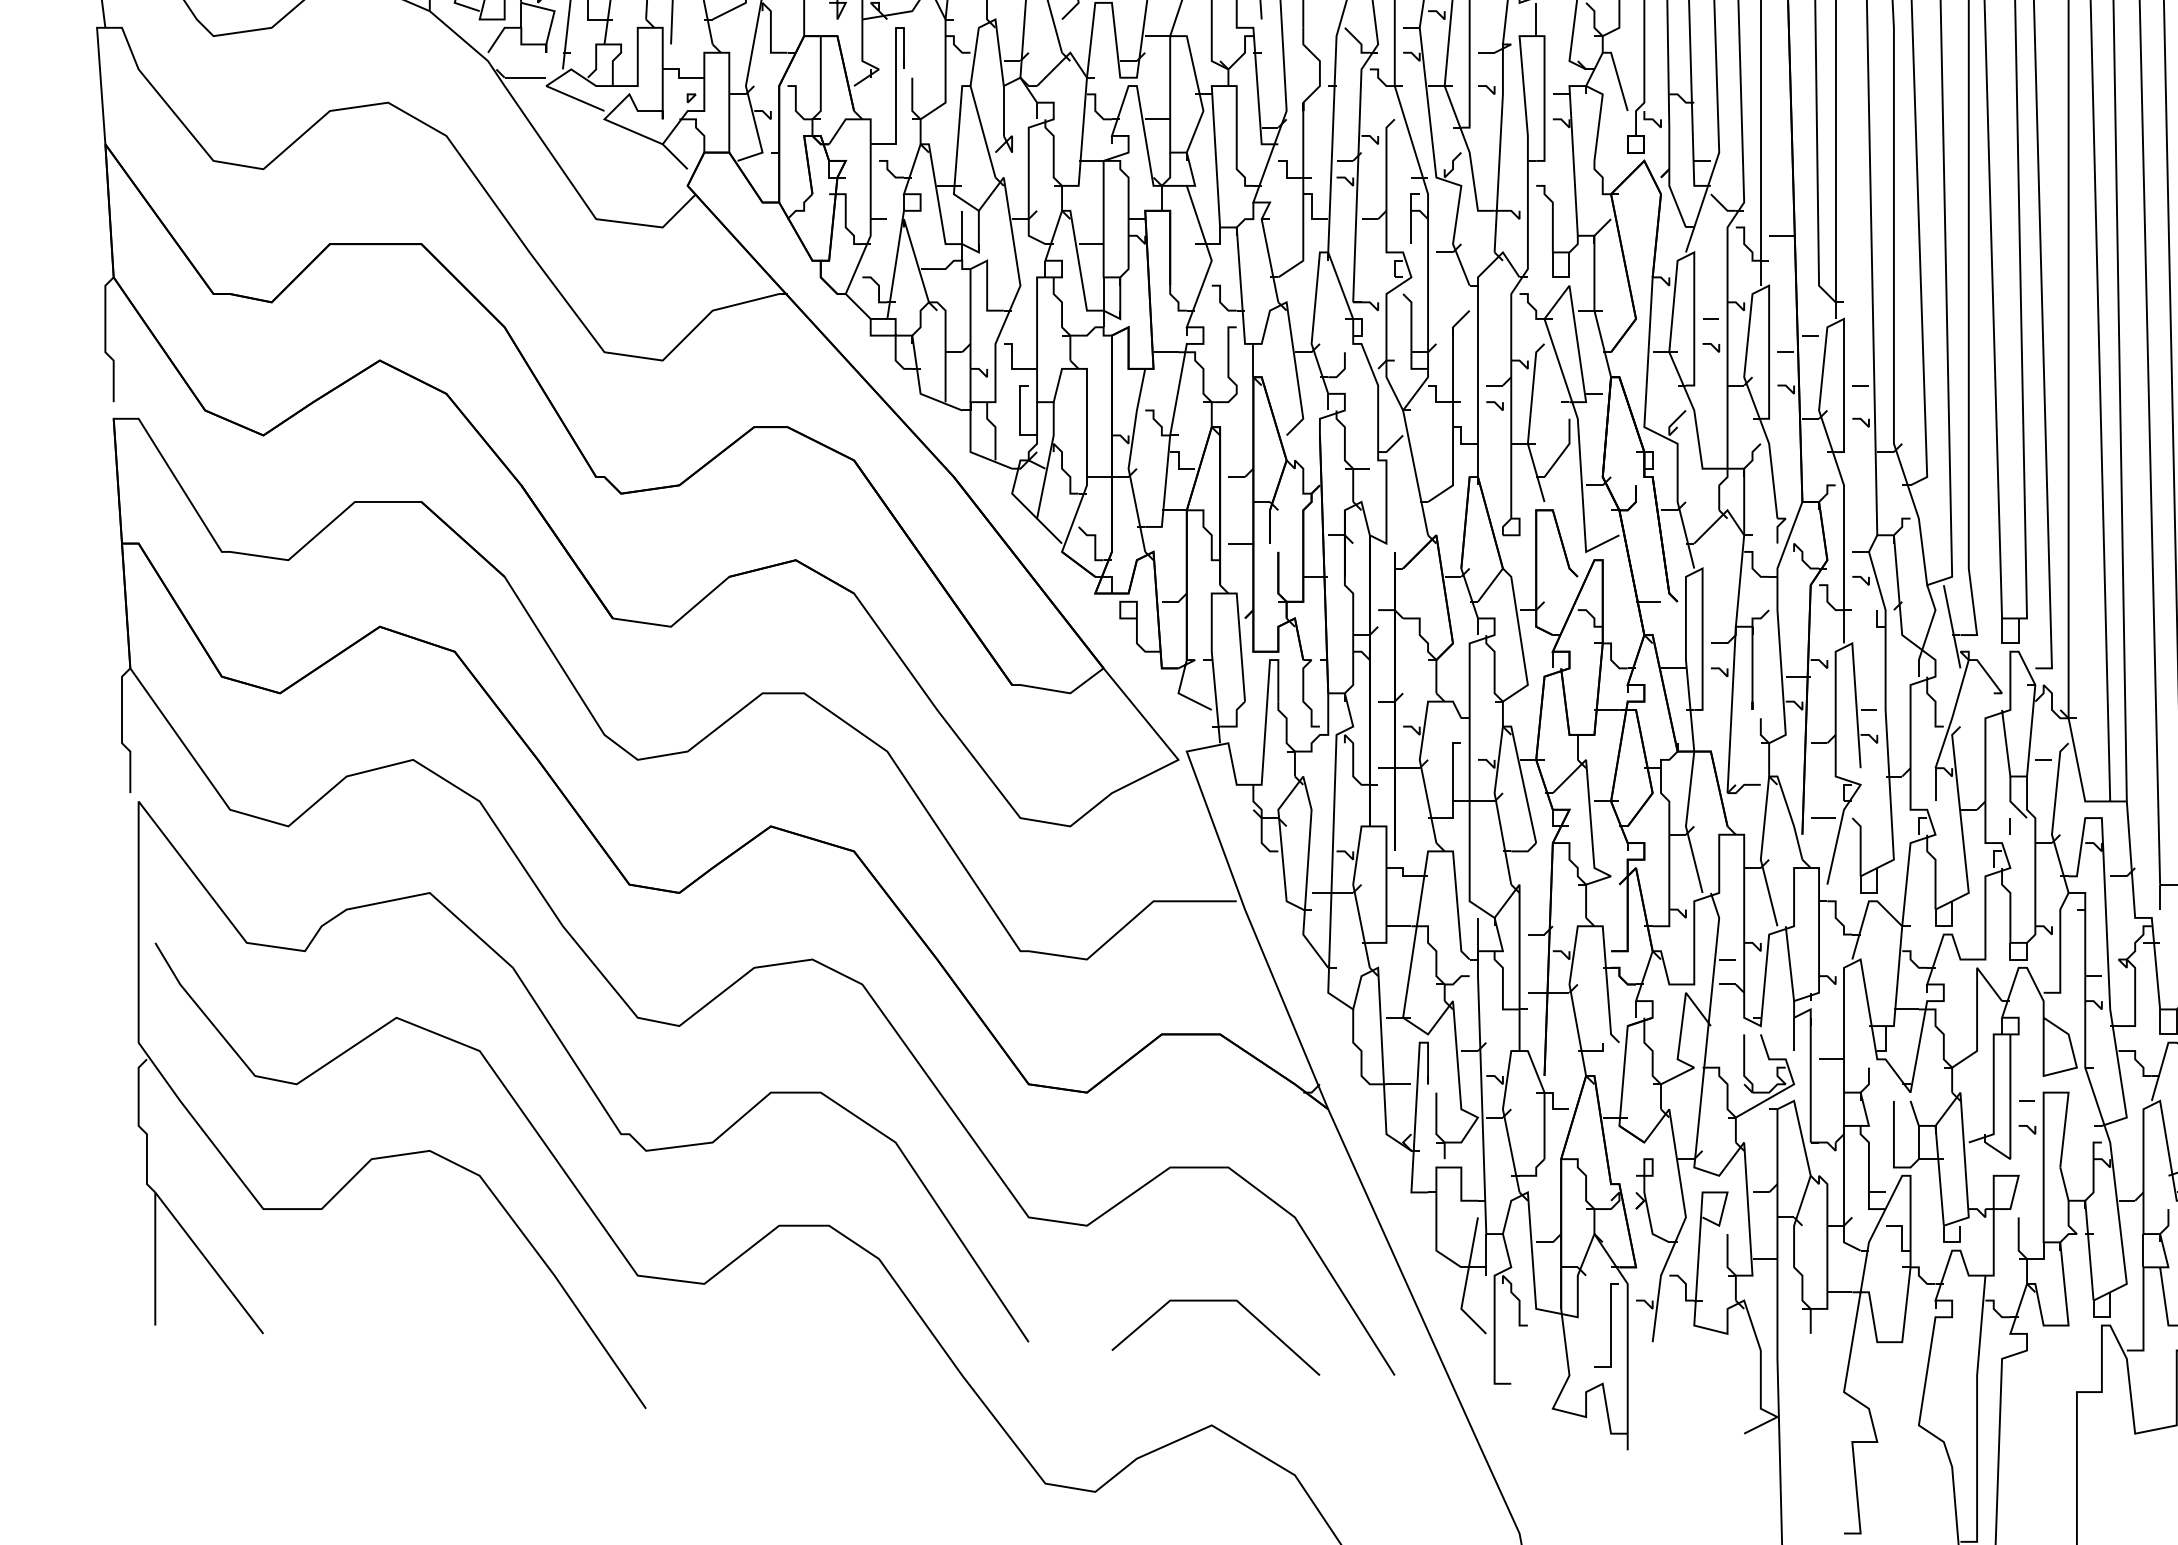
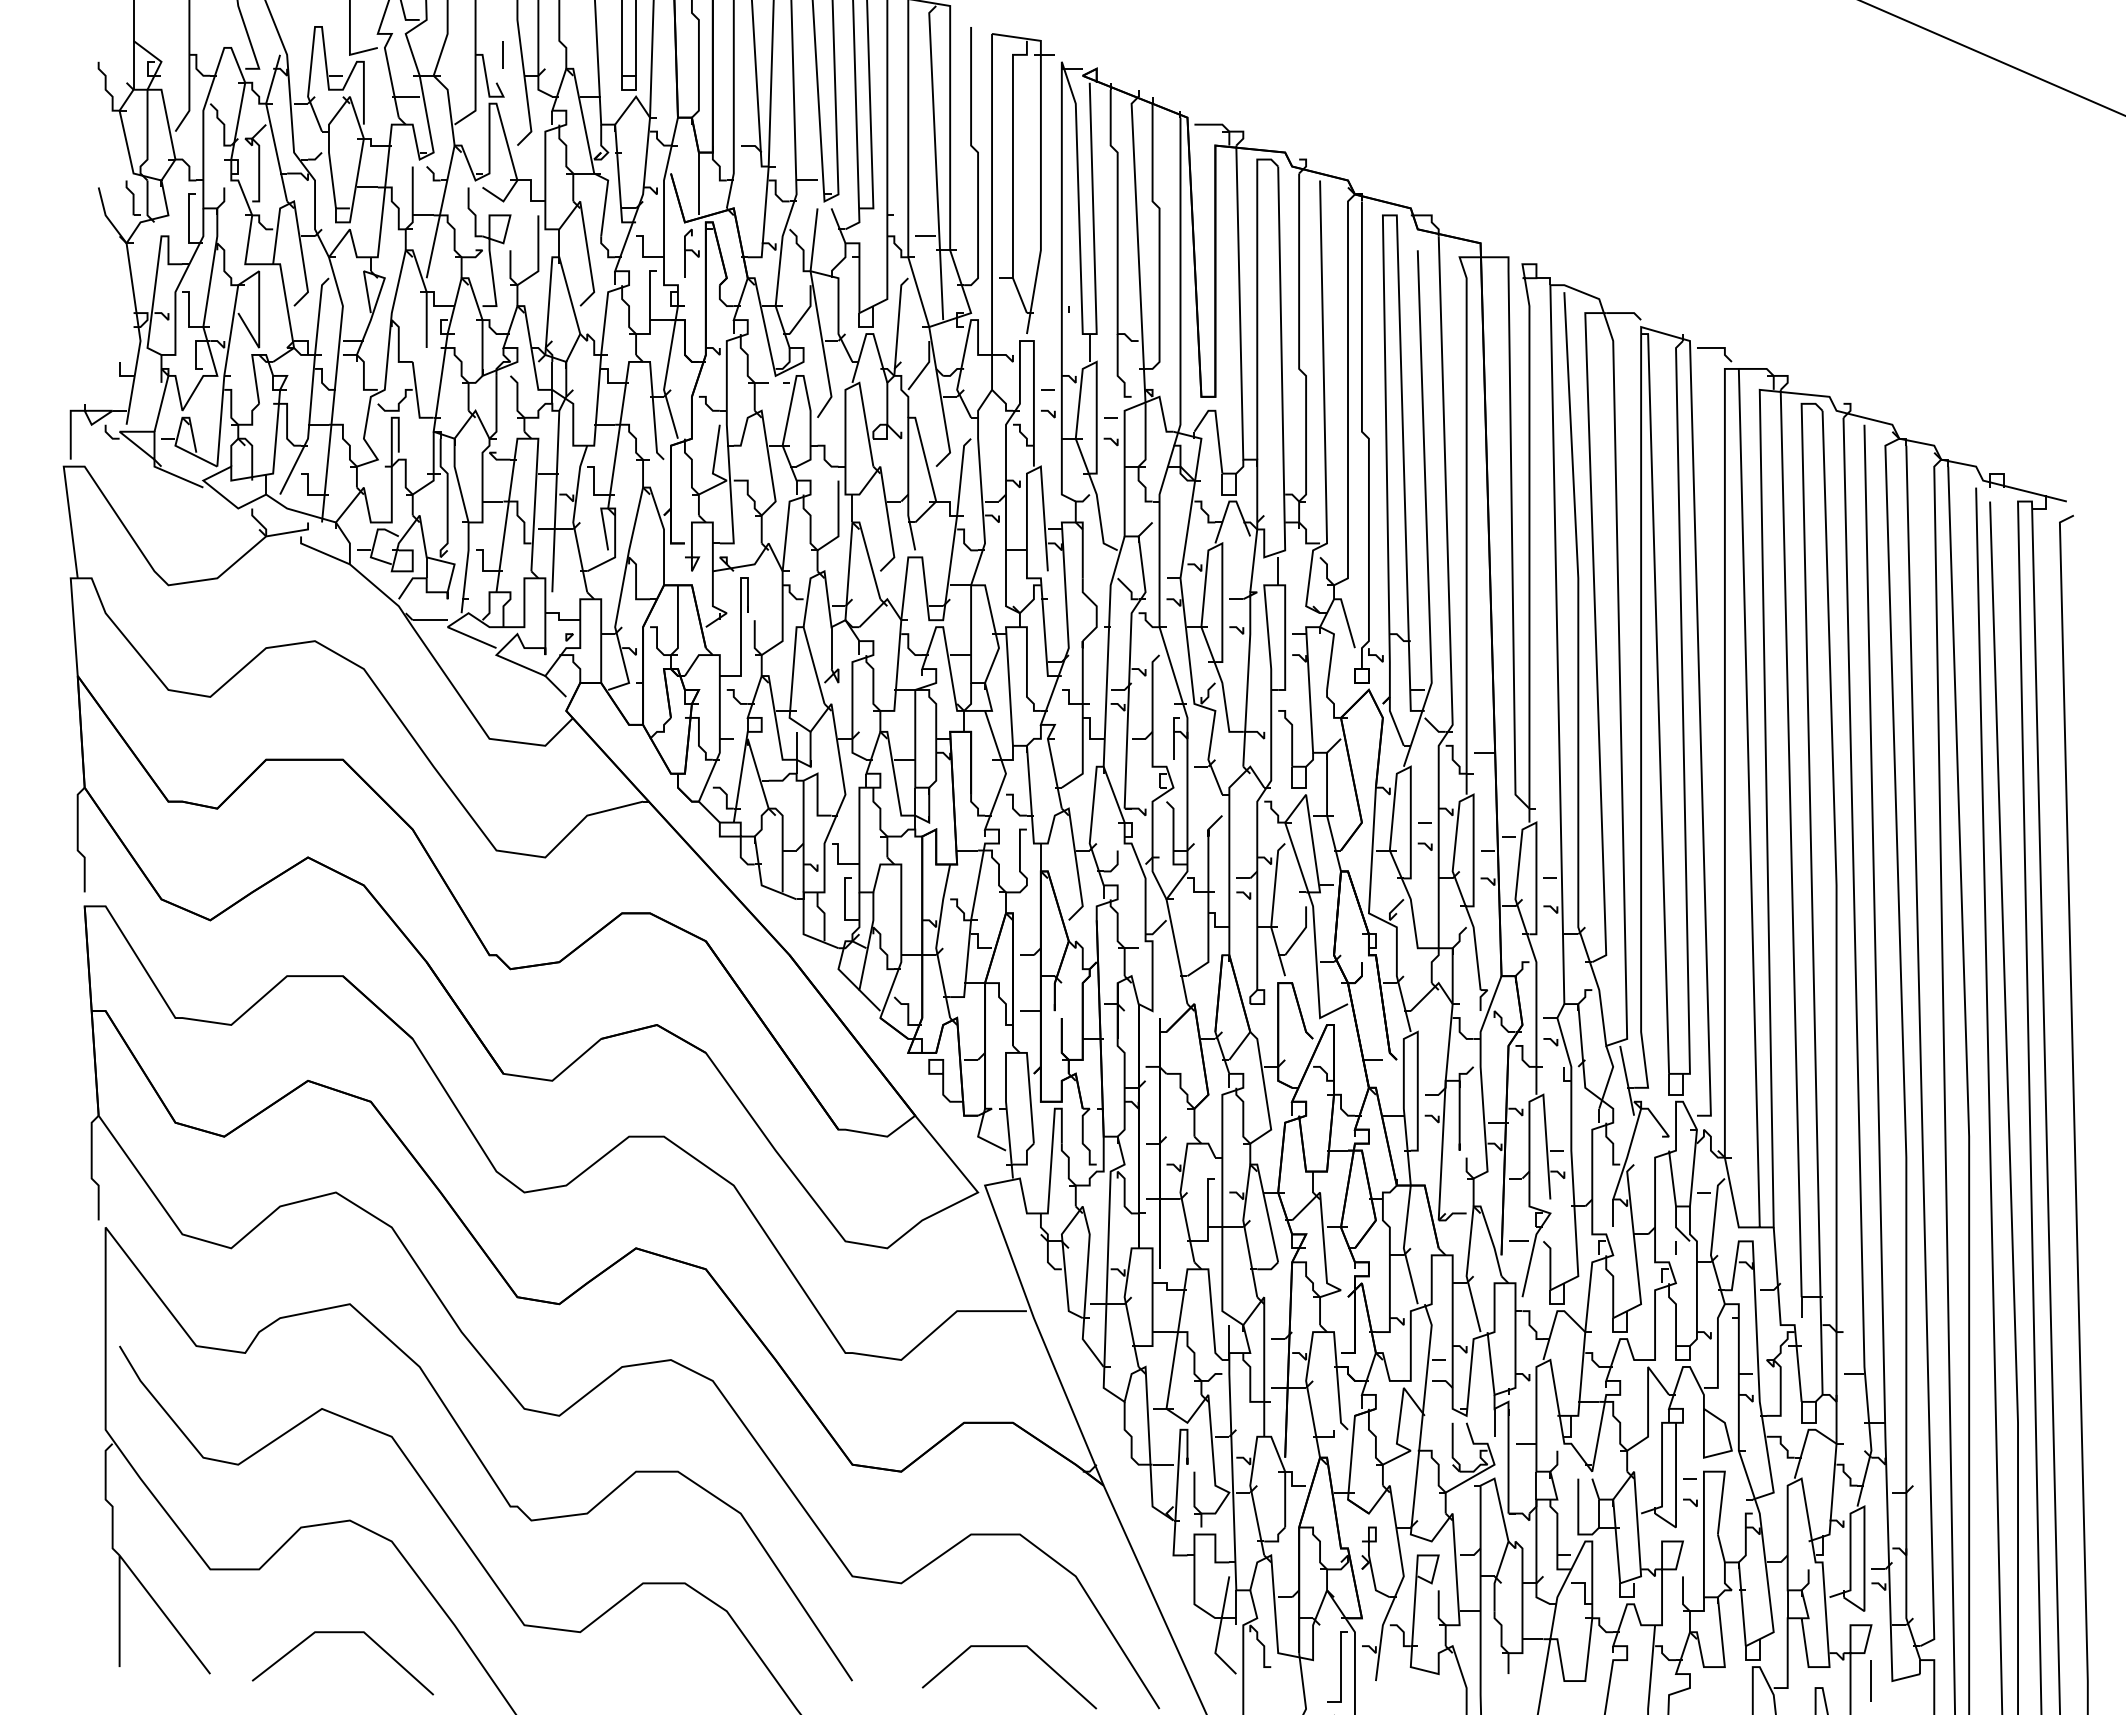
line: (420, 1285) -> (342, 1633), added

